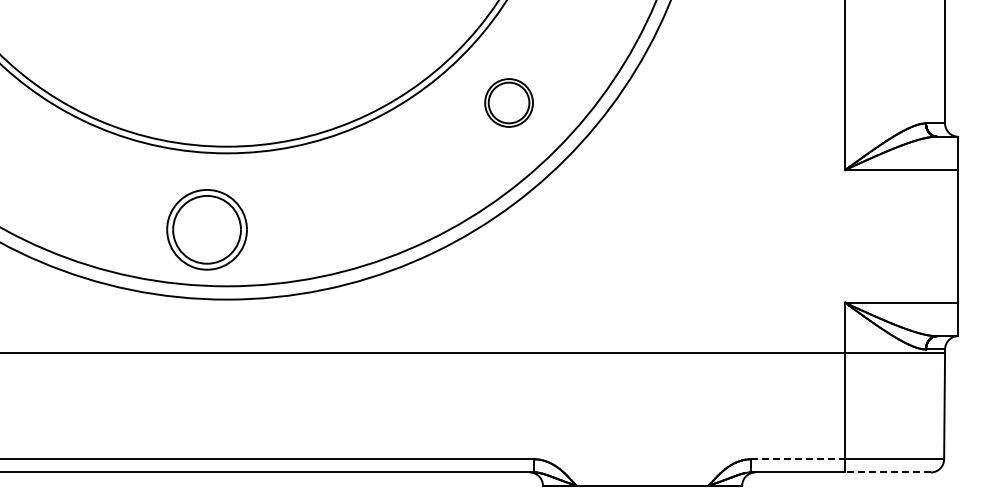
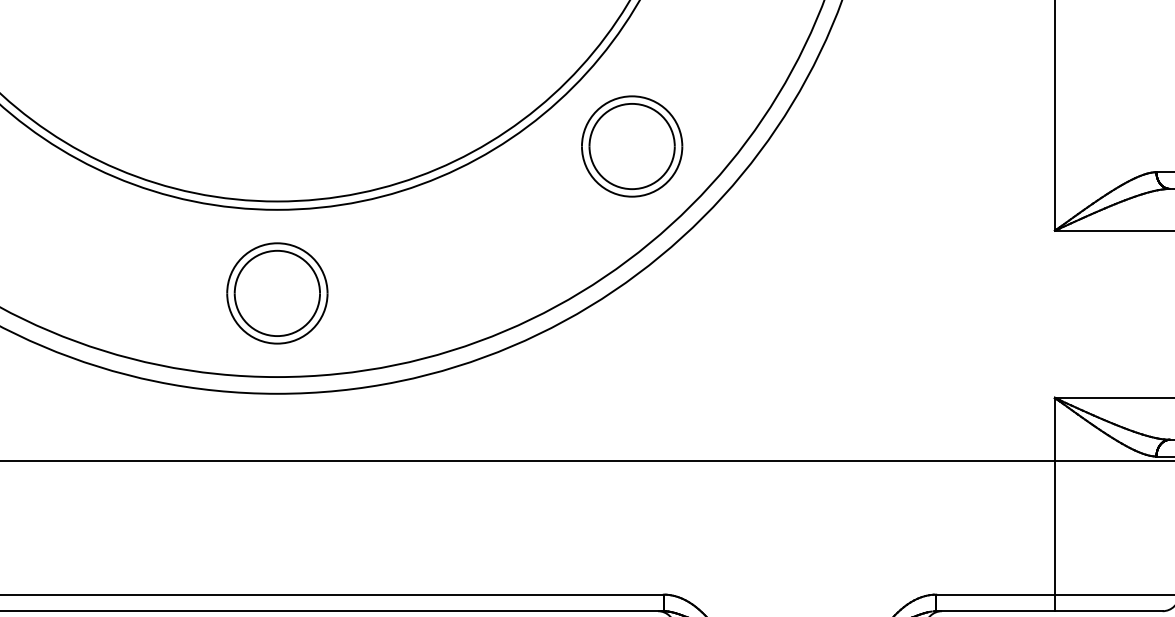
part: (508, 102) -> (631, 145), size x1.67
part: (206, 229) -> (276, 293), moved
line: (798, 459) -> (996, 594), dashed -> solid
line: (888, 472) -> (1109, 611), dashed -> solid

